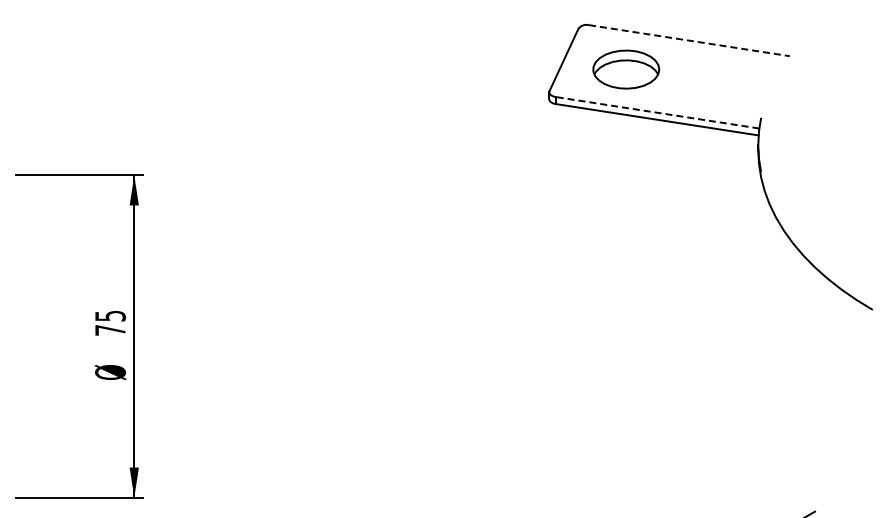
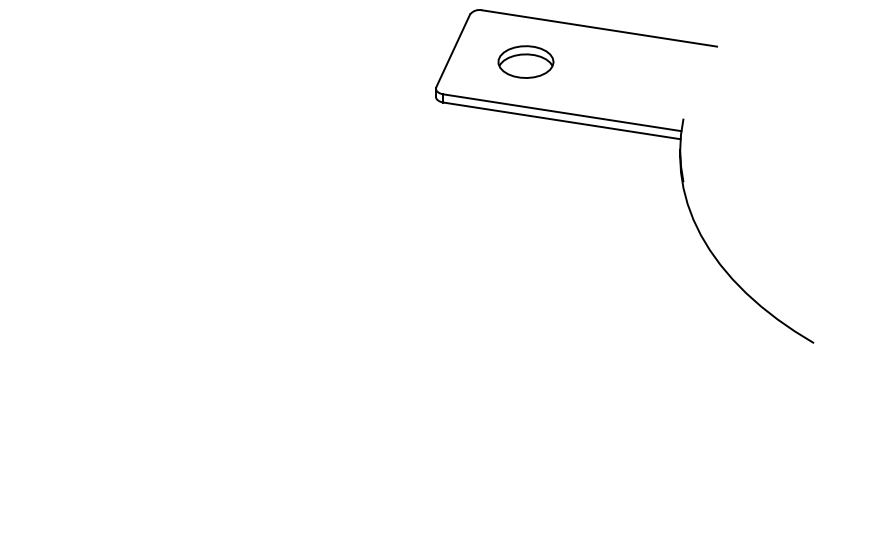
line: (689, 40) -> (599, 28), dashed -> solid
part: (626, 68) -> (526, 61), size x0.71
line: (657, 112) -> (562, 112), dashed -> solid

